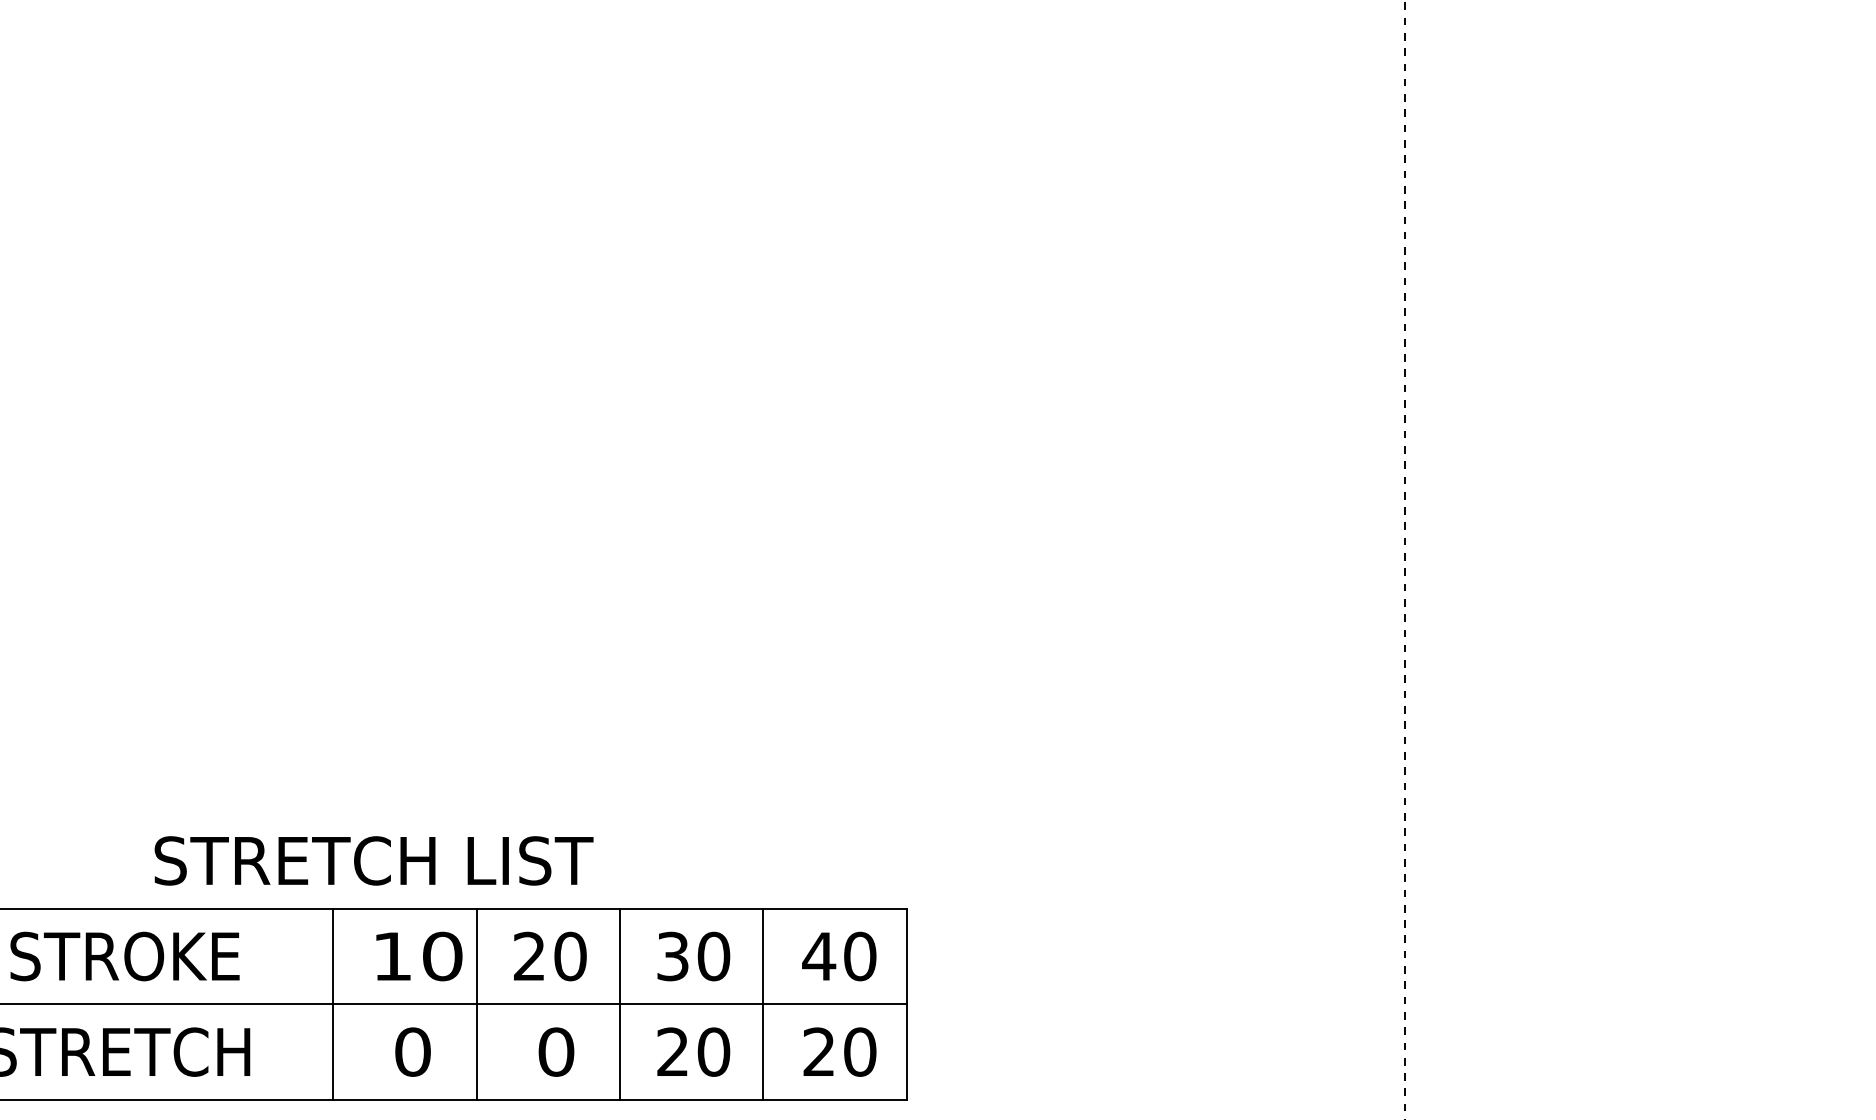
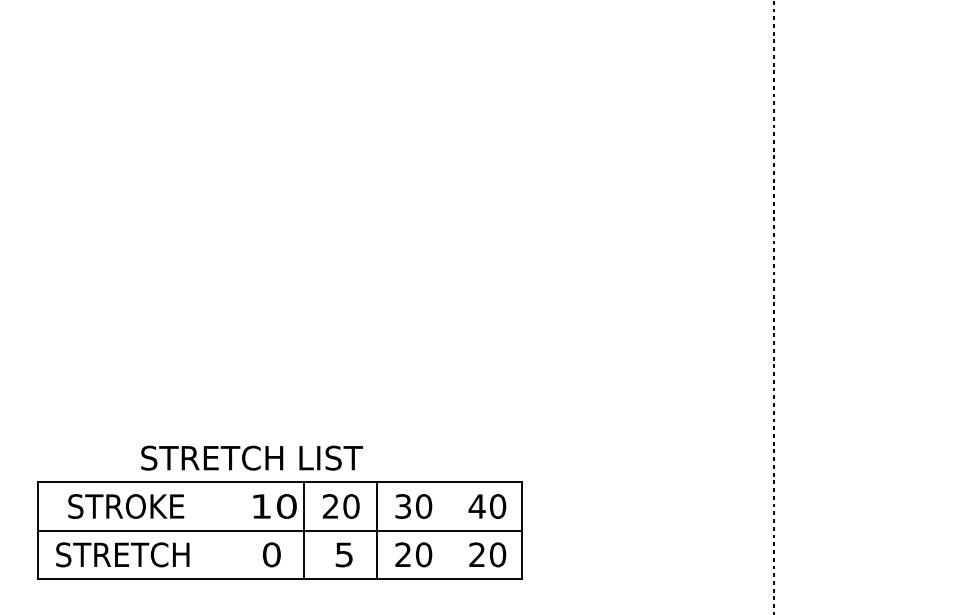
line: (333, 1003) -> (231, 530), removed
line: (764, 1003) -> (449, 530), removed
text: (556, 1051) -> (344, 554), 0 -> 5

